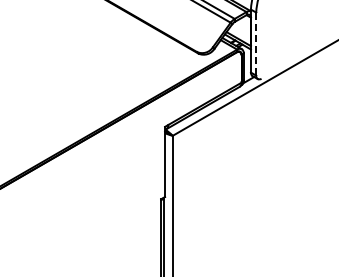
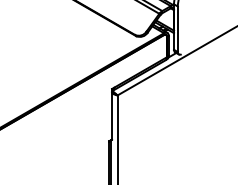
line: (256, 44) -> (178, 29), dashed -> solid

